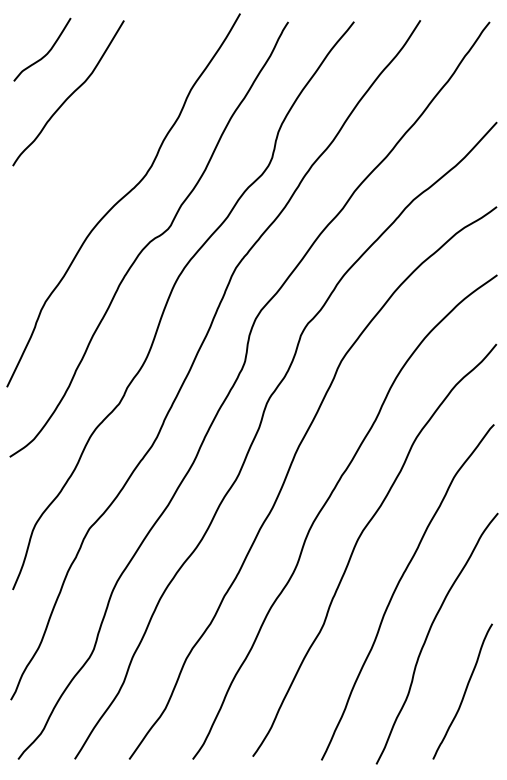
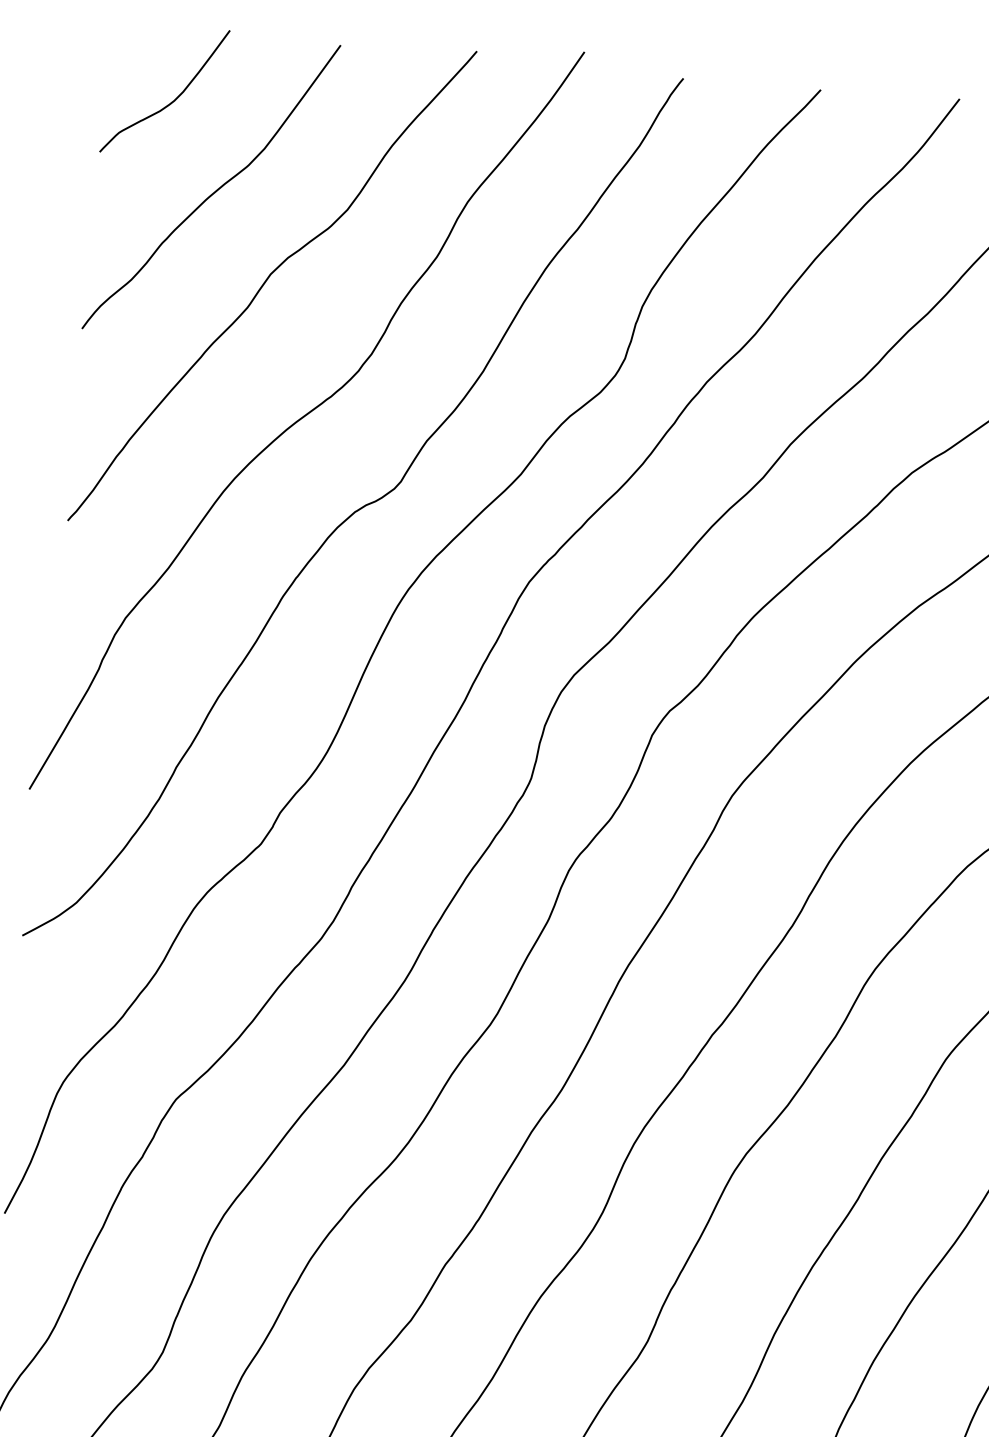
curve: (99, 135) -> (268, 280), added

